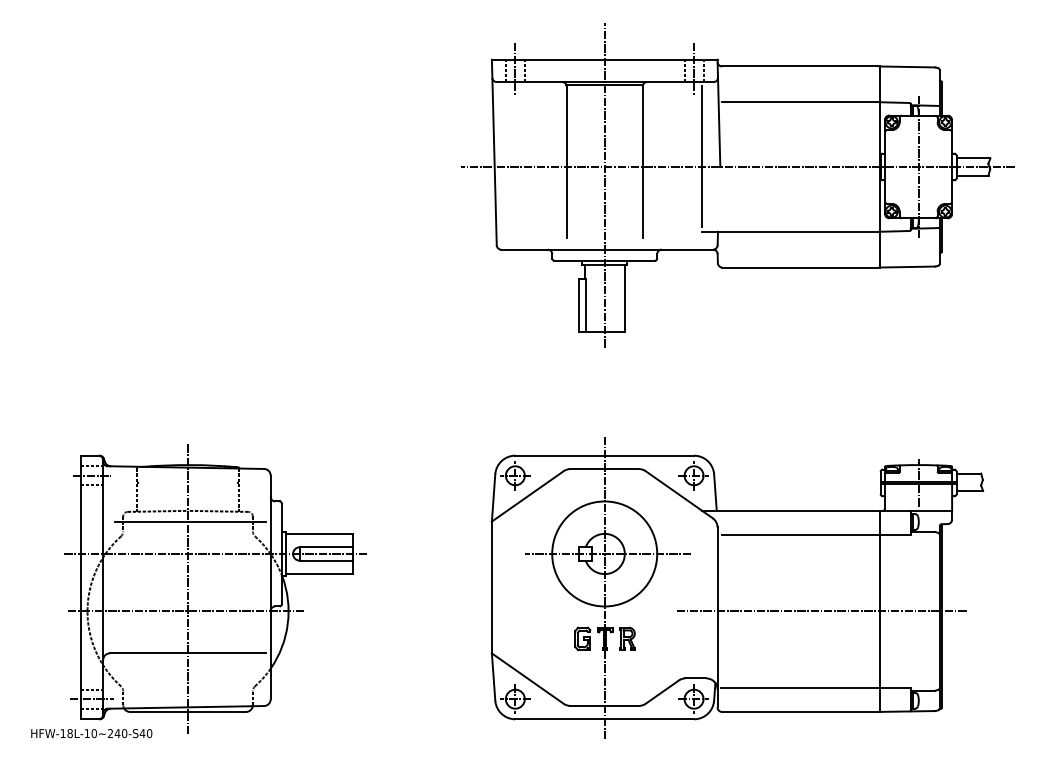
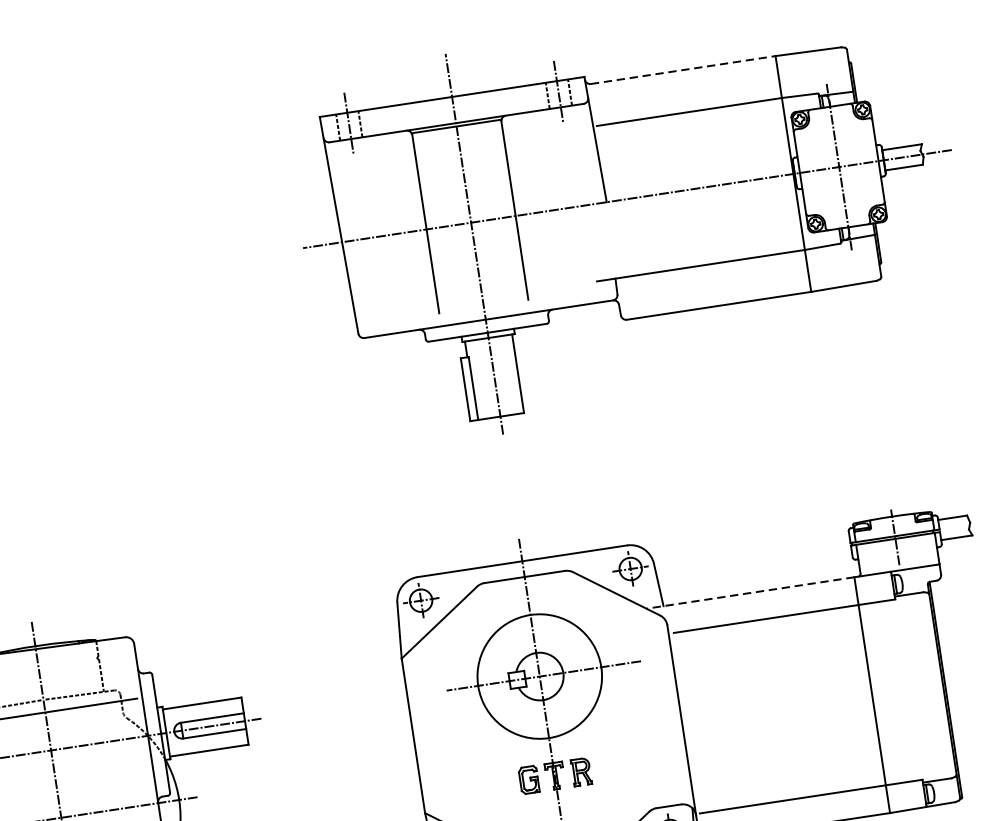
line: (800, 66) -> (682, 70), solid -> dashed
line: (702, 156) -> (583, 193), removed
line: (790, 510) -> (749, 592), solid -> dashed
line: (820, 611) -> (803, 705), removed

